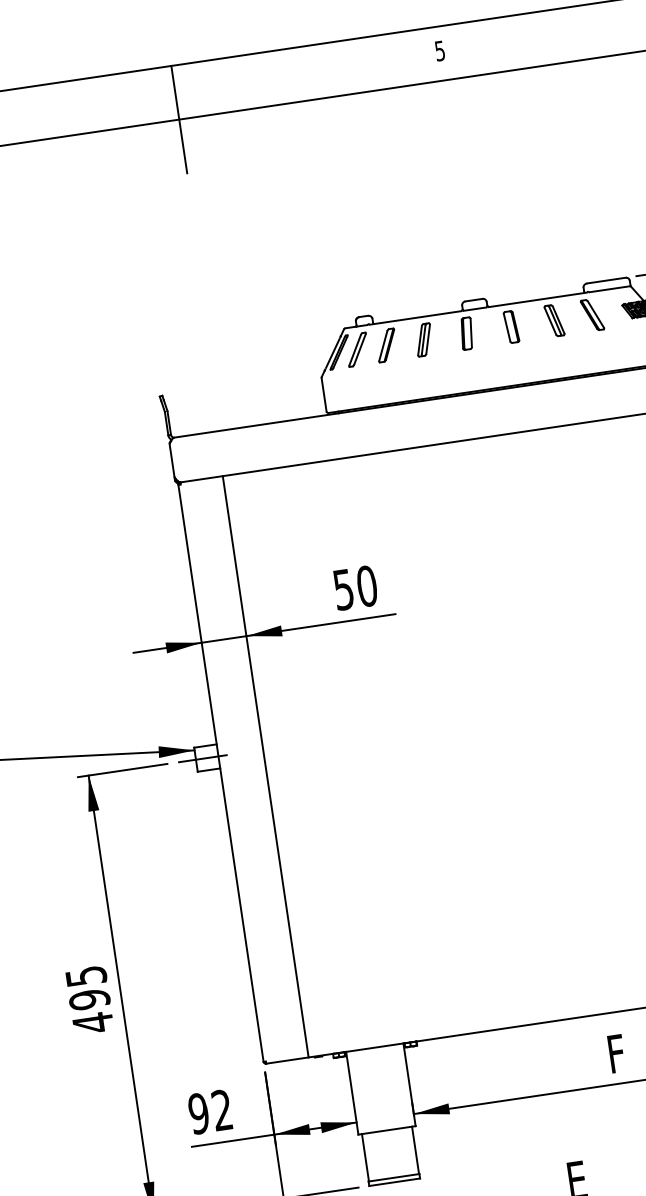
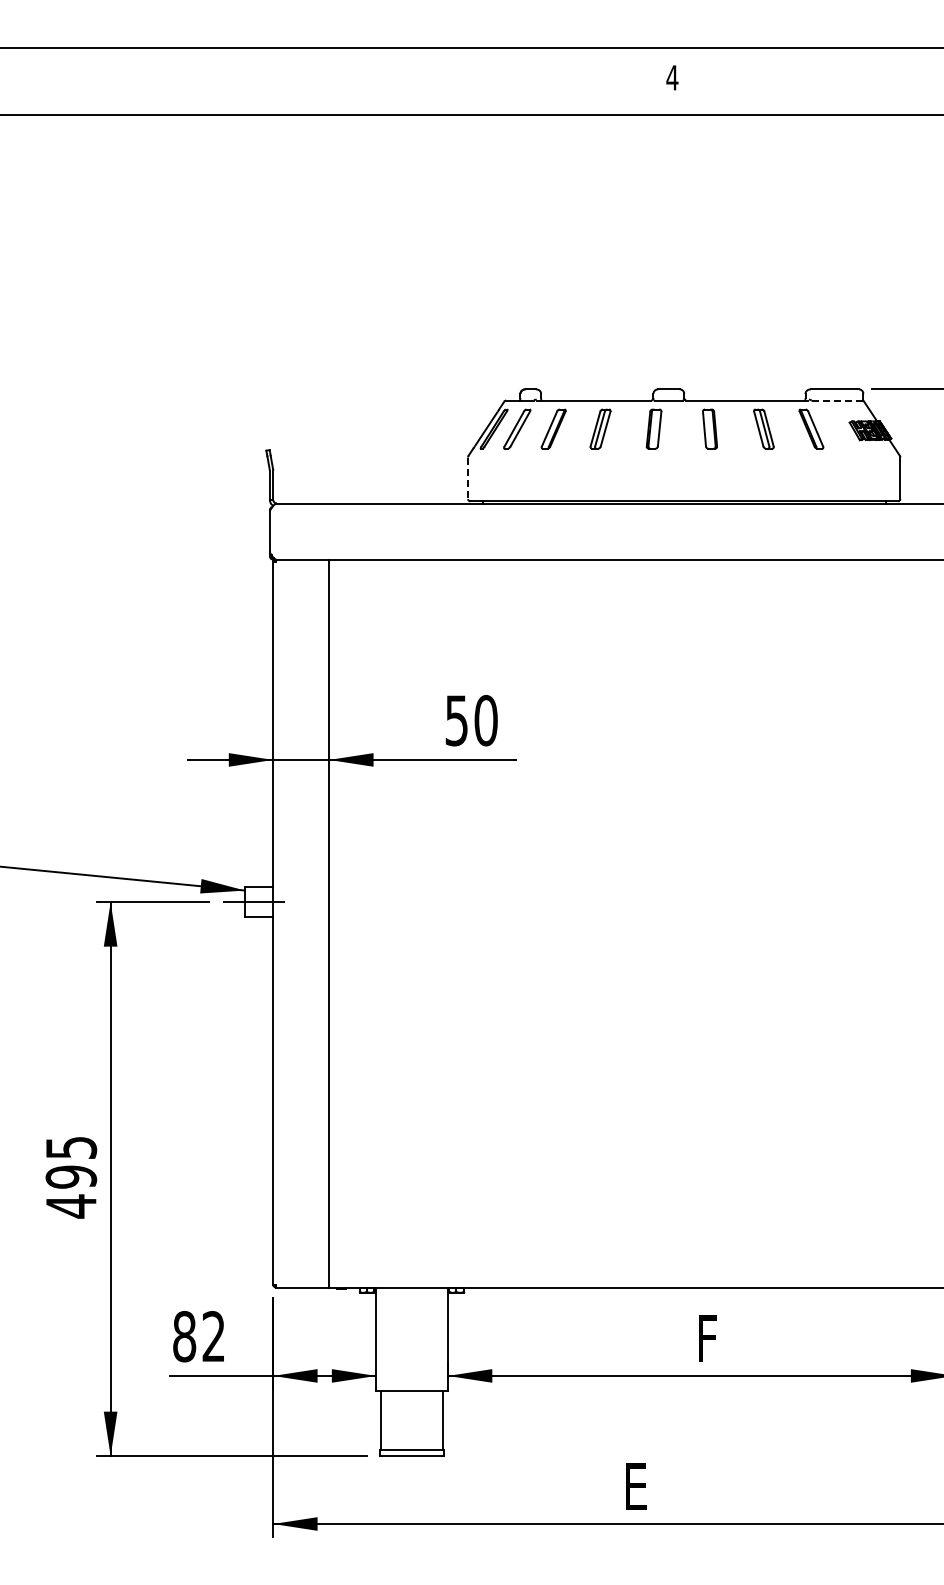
text: (440, 50) -> (672, 77), 5 -> 4
line: (179, 119) -> (340, 114), removed
line: (609, 289) -> (837, 400), solid -> dashed
line: (324, 394) -> (468, 478), solid -> dashed
text: (198, 1113) -> (184, 1336), 92 -> 82

